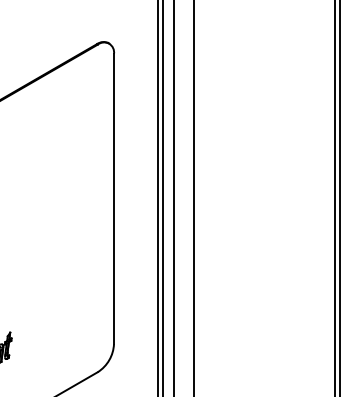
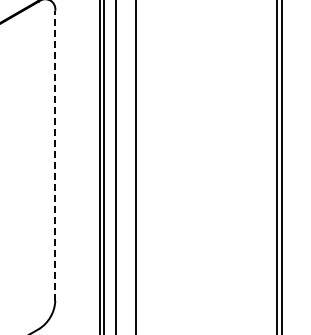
line: (114, 198) -> (55, 155), solid -> dashed

